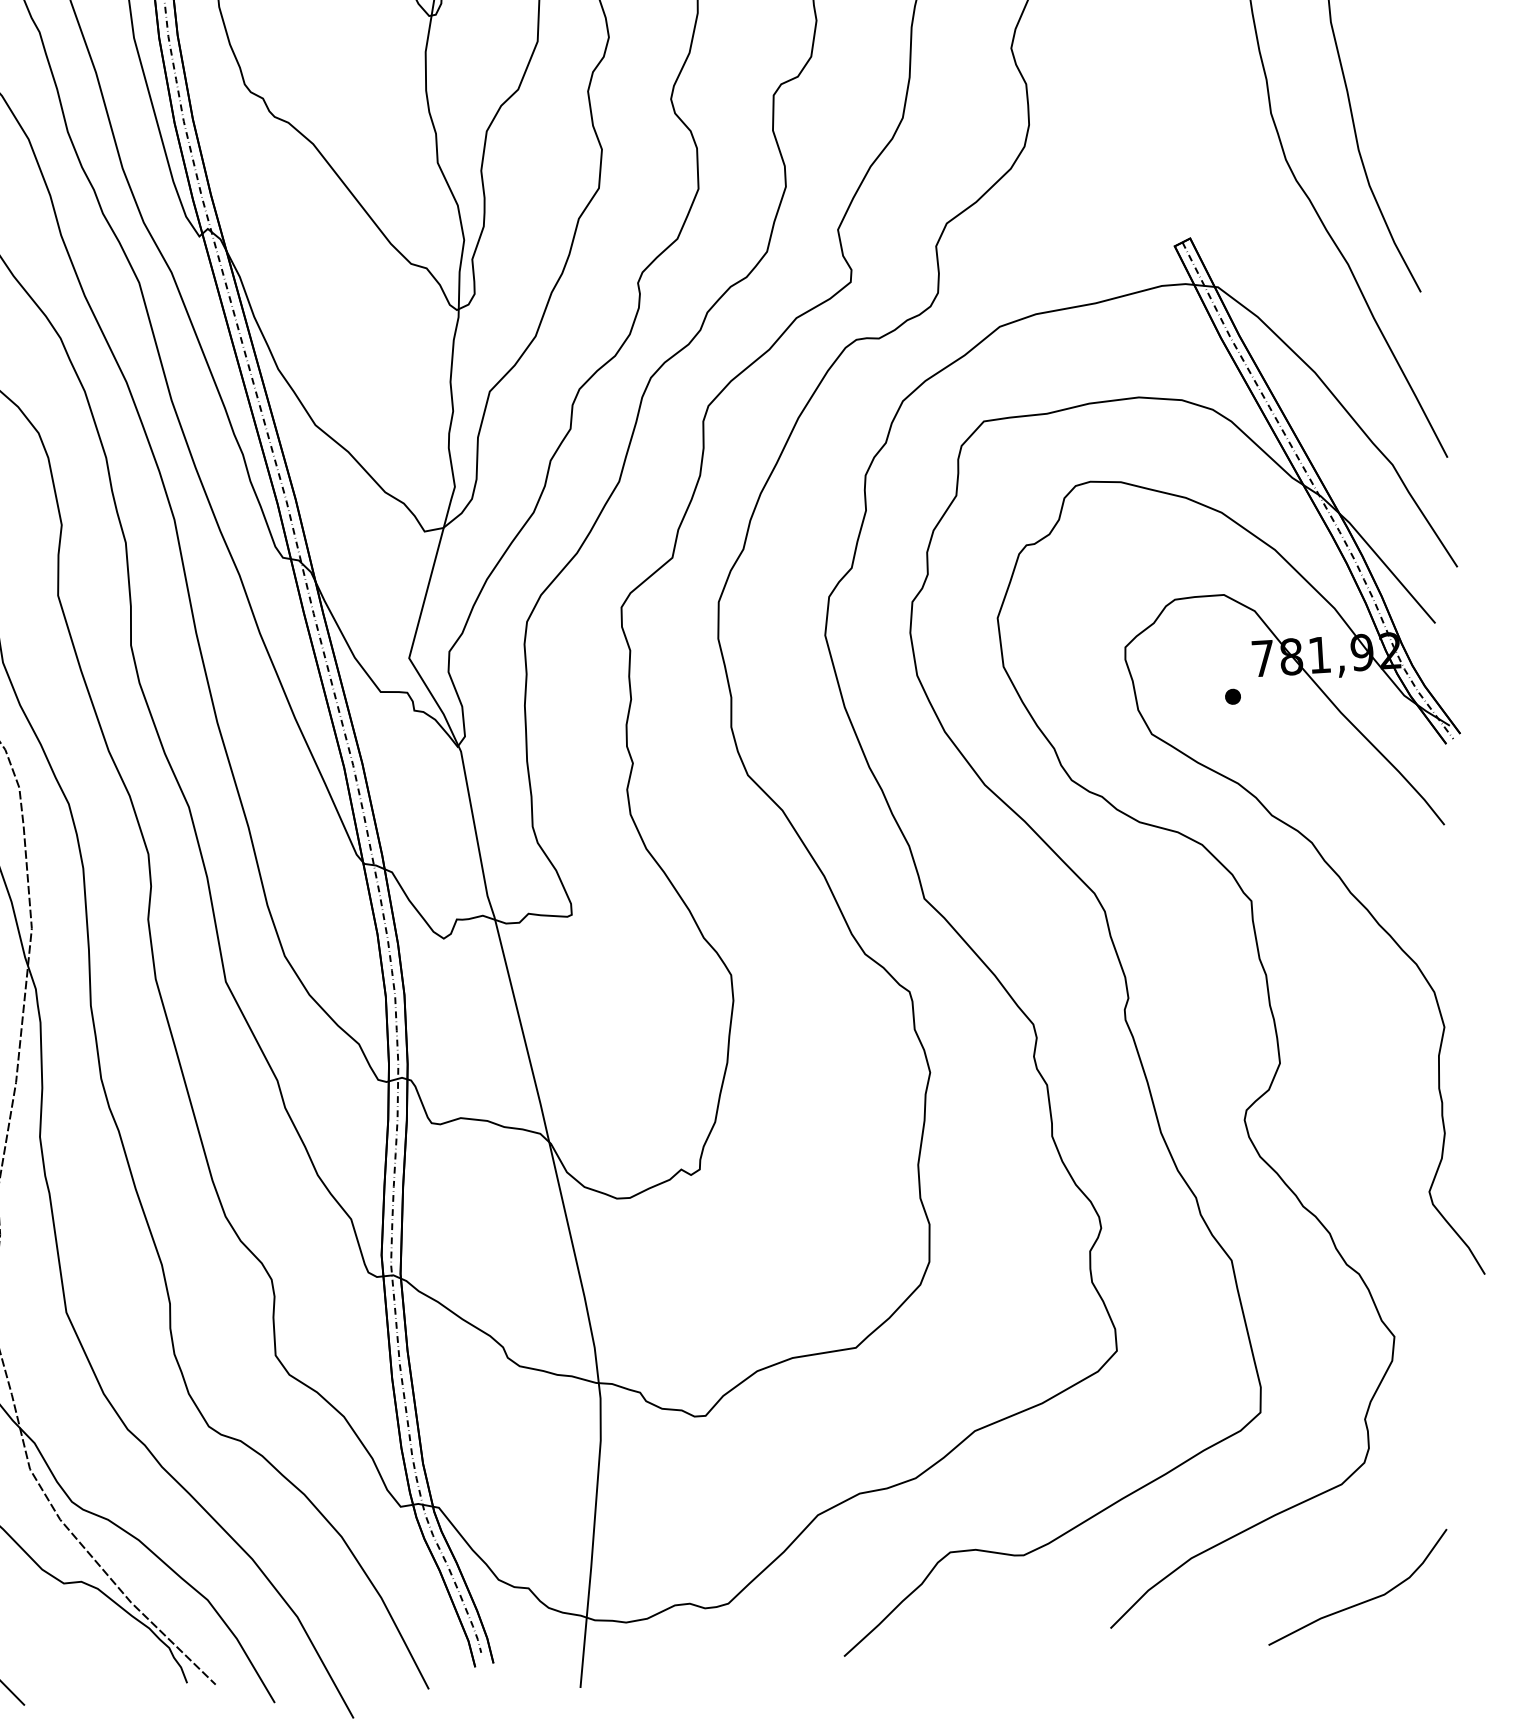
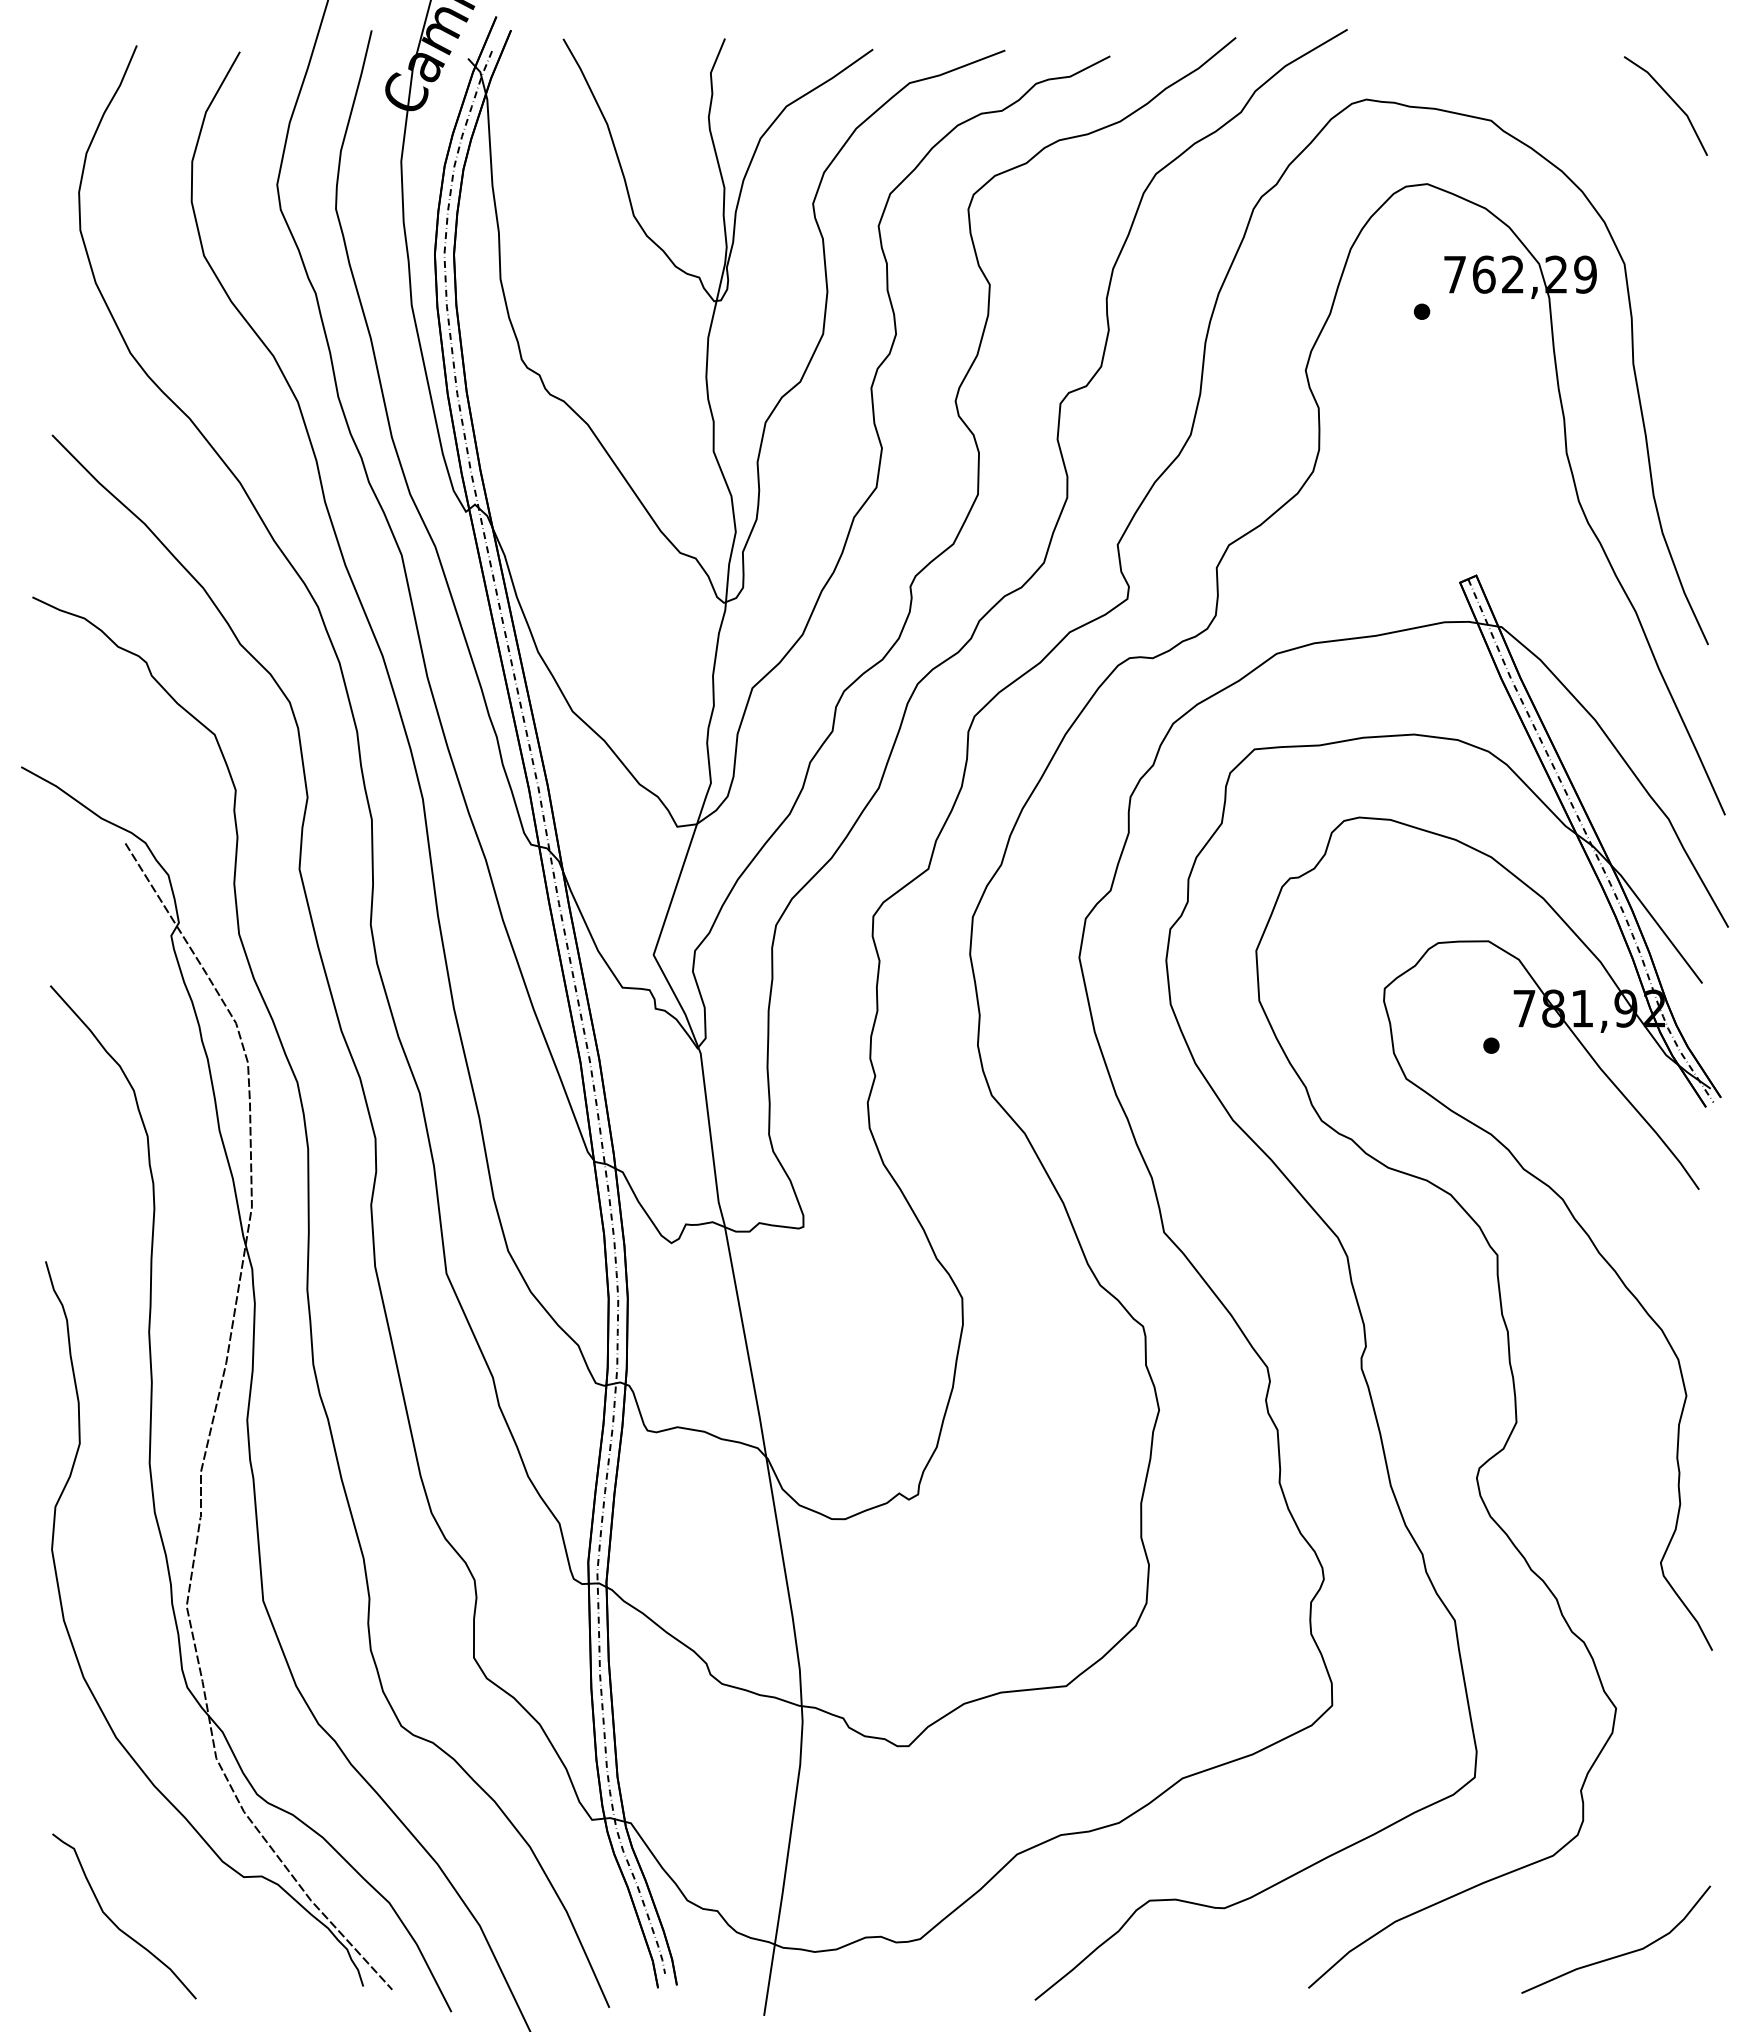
curve: (1362, 1601) -> (1620, 1954), moved

